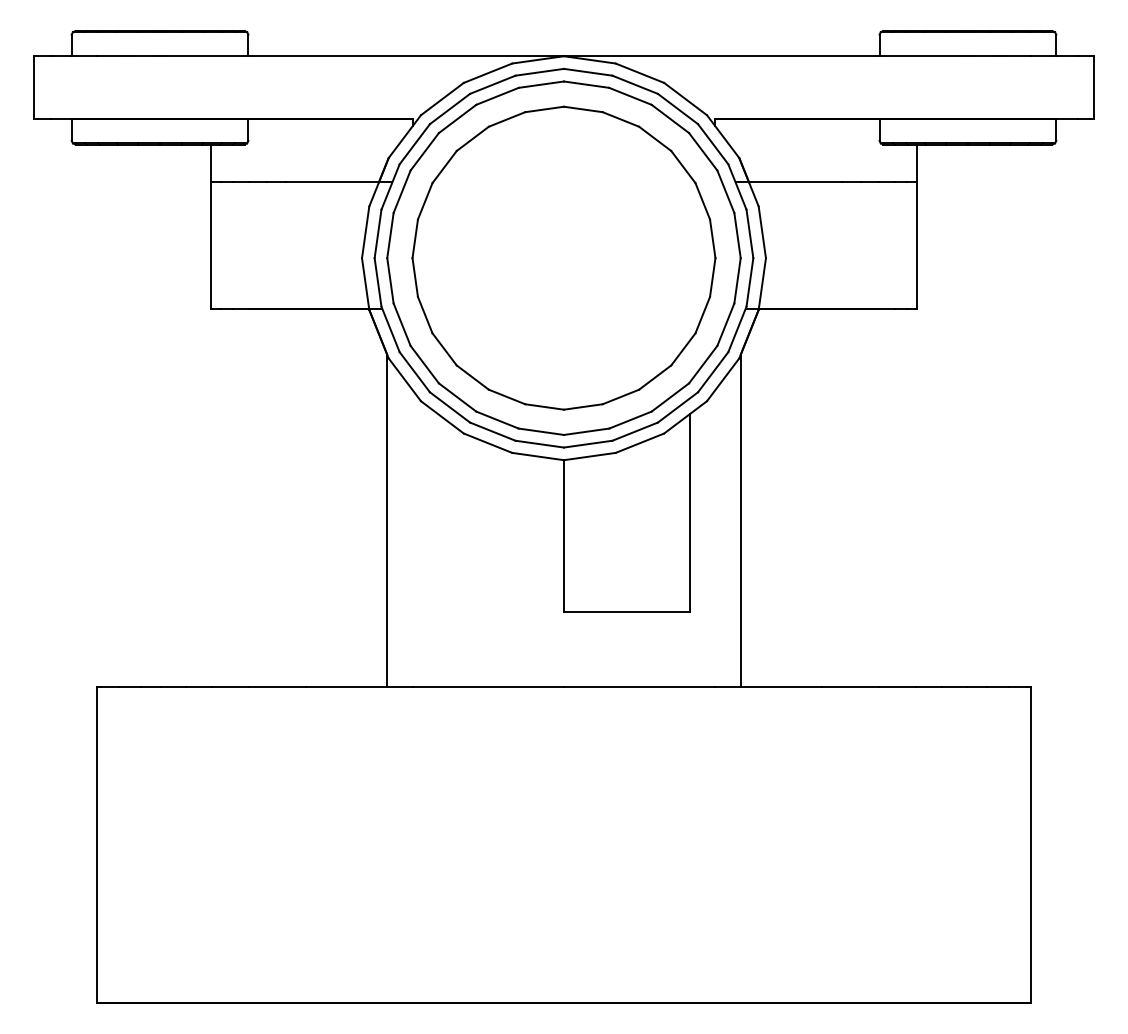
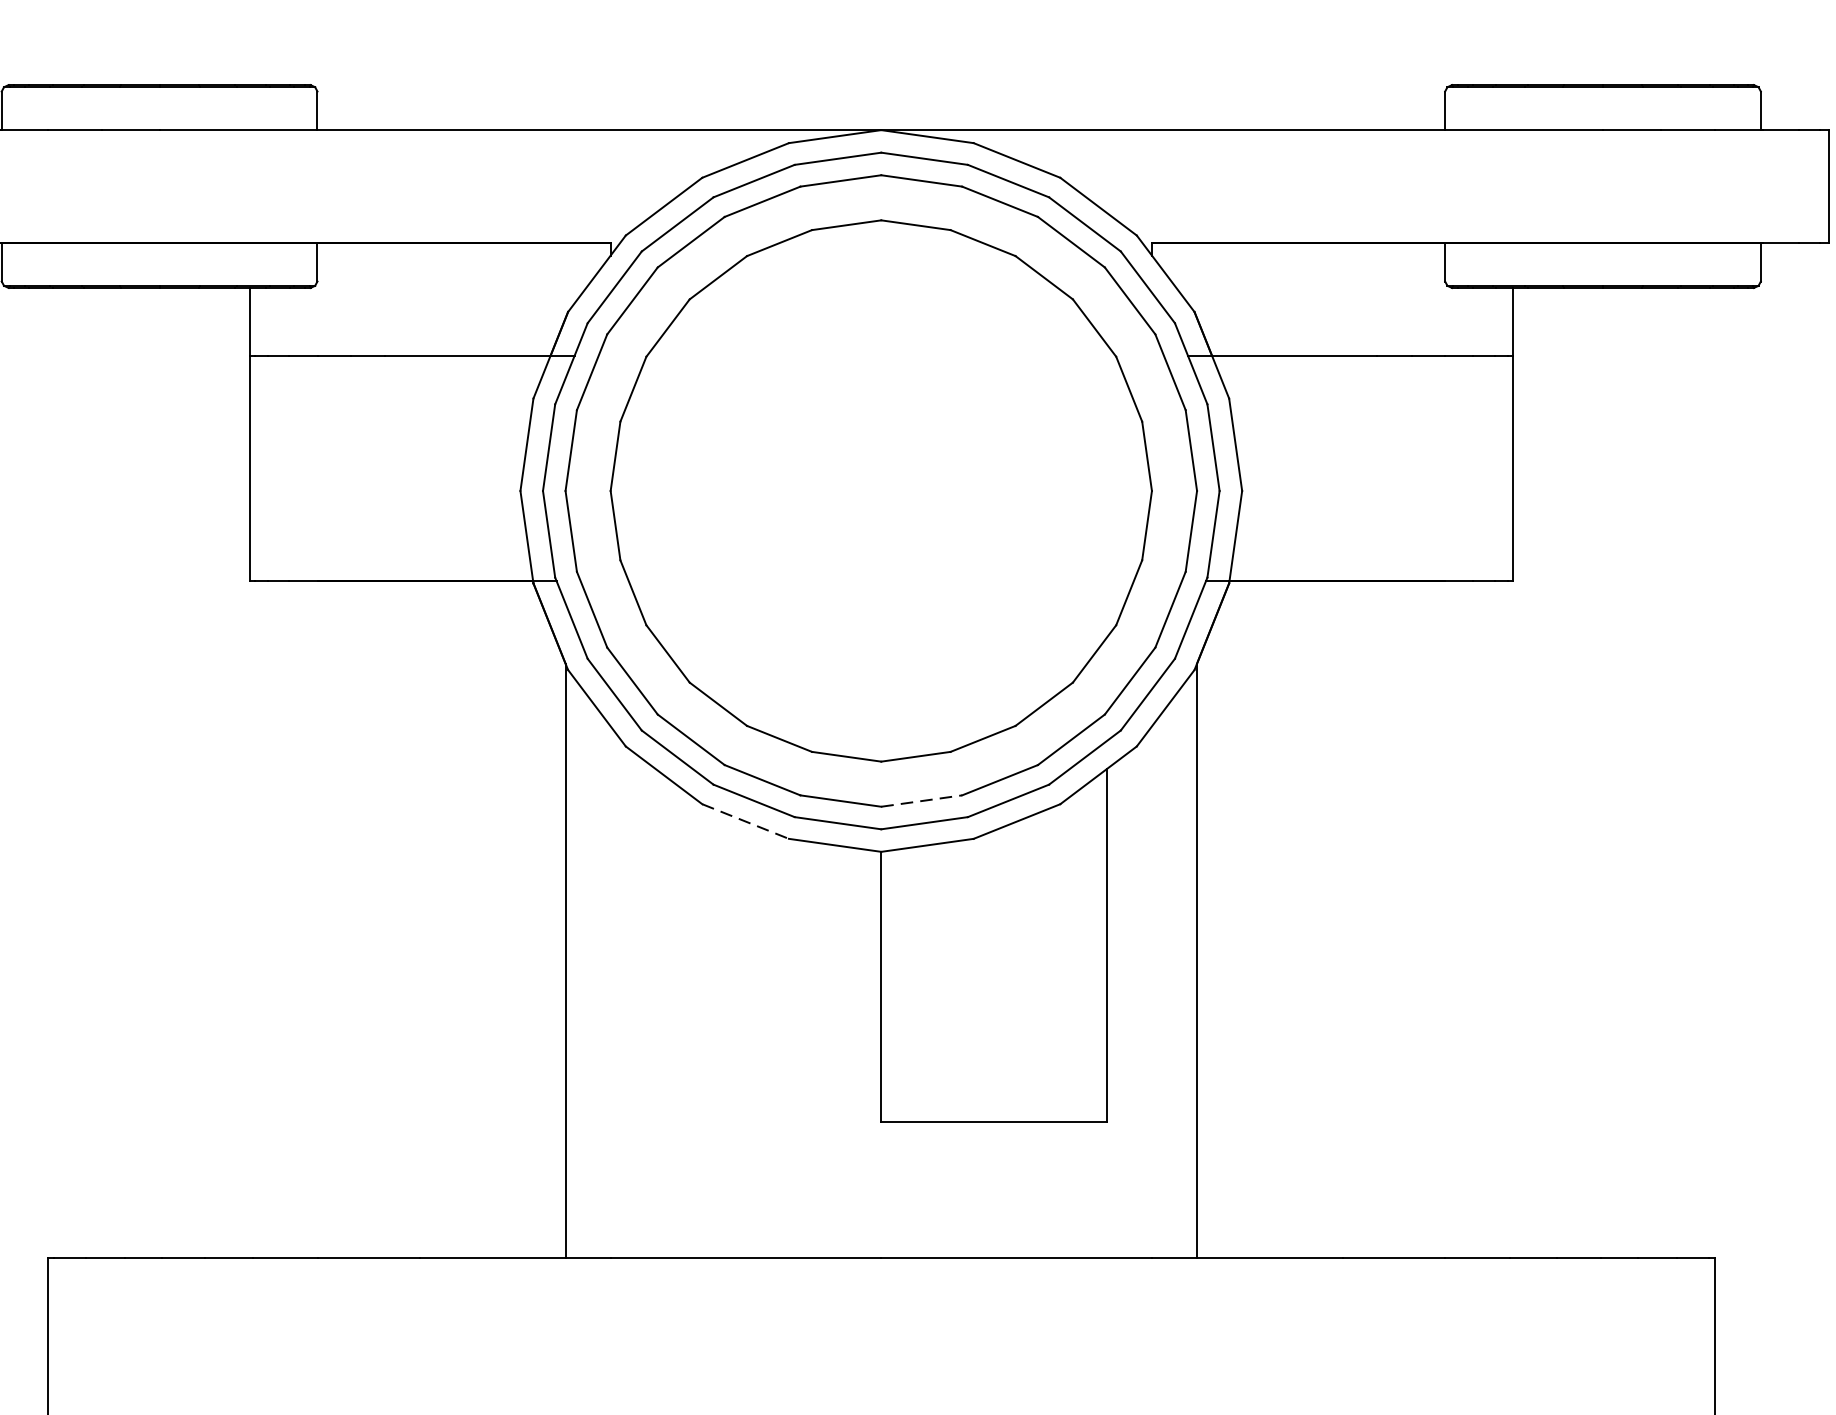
line: (586, 431) -> (921, 800), solid -> dashed
line: (488, 443) -> (746, 822), solid -> dashed

